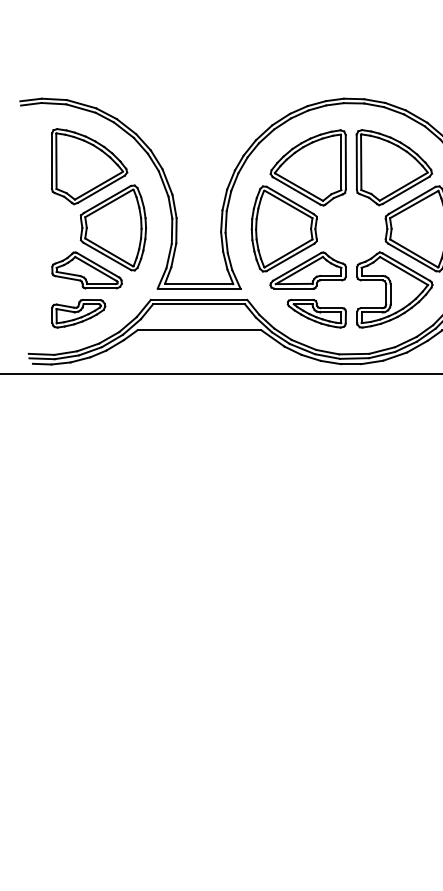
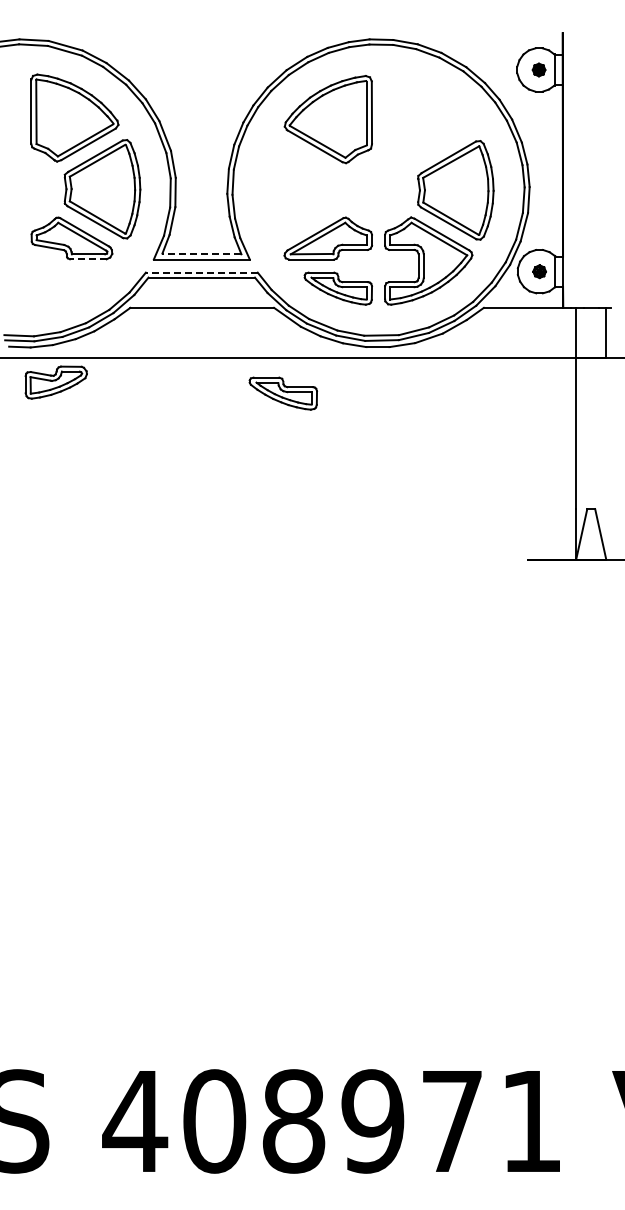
part: (393, 166) -> (427, 118), removed
part: (284, 229) -> (300, 190), removed
line: (198, 284) -> (201, 254), solid -> dashed
line: (100, 288) -> (87, 259), solid -> dashed
line: (198, 299) -> (201, 272), solid -> dashed
part: (78, 313) -> (55, 382), moved
part: (268, 404) -> (282, 393), added

